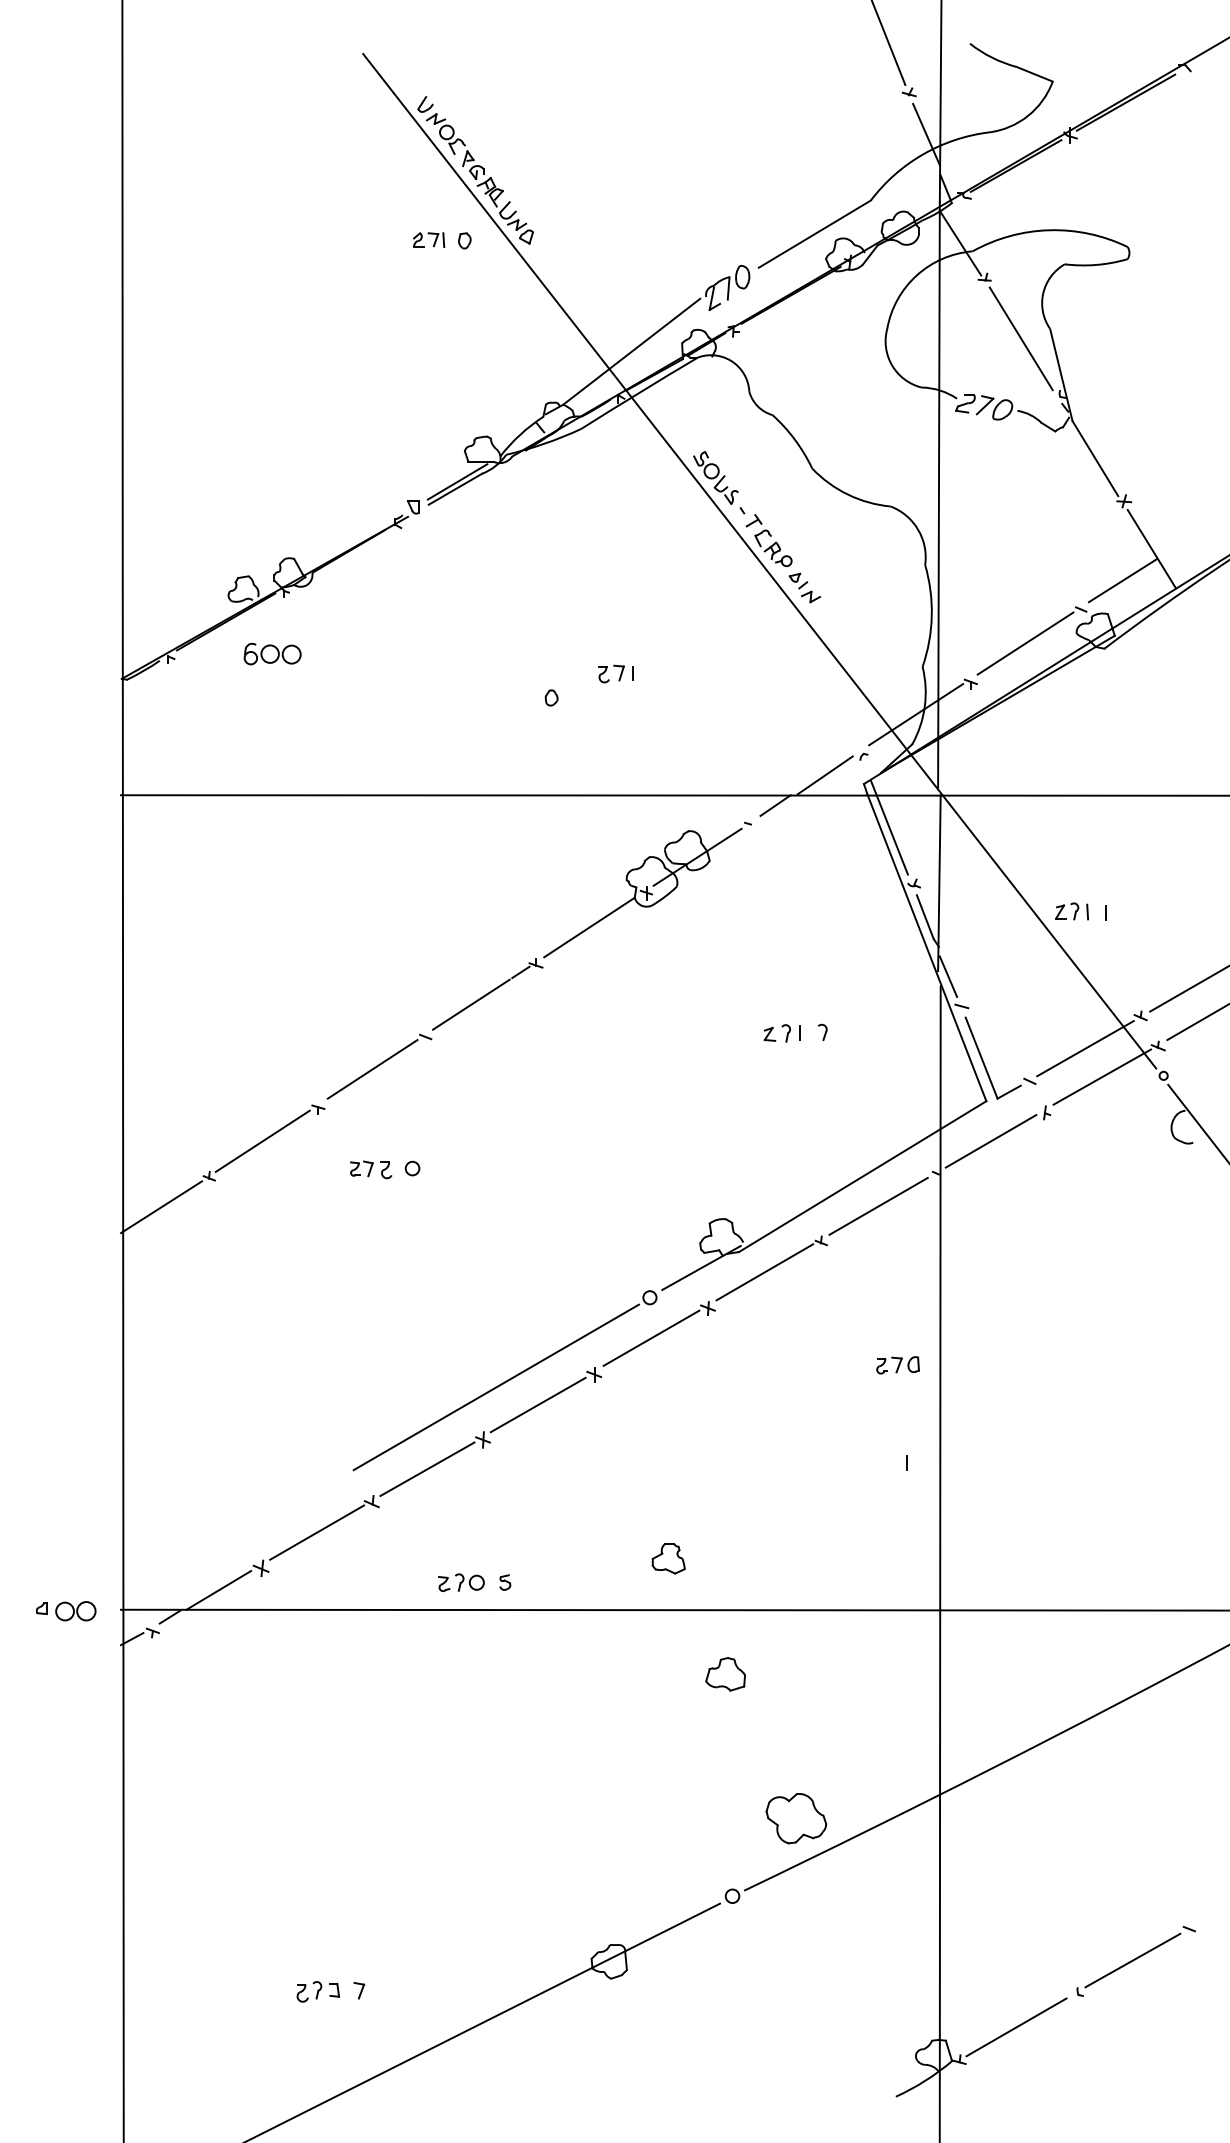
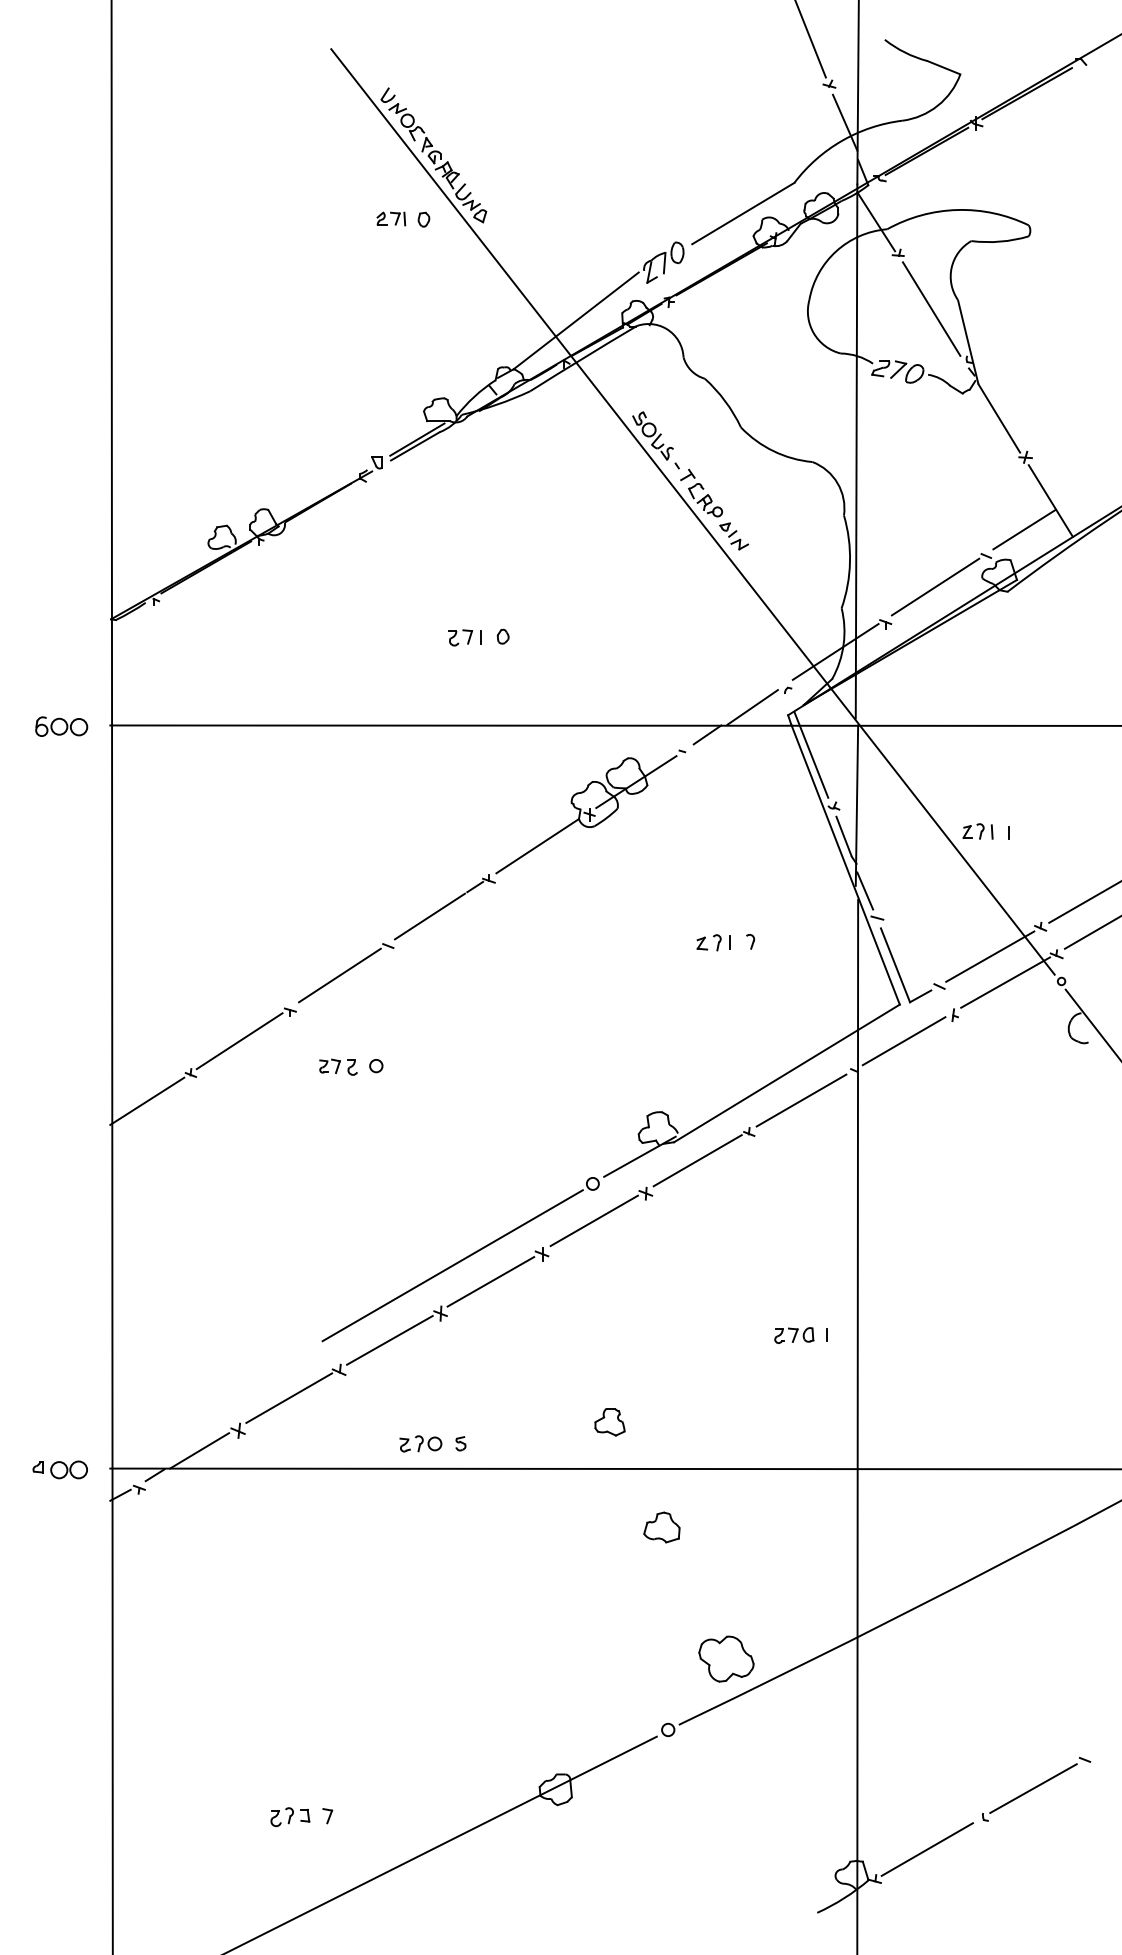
part: (272, 653) -> (61, 726), moved
part: (615, 673) -> (464, 637), moved
part: (898, 1365) -> (794, 1335), moved

